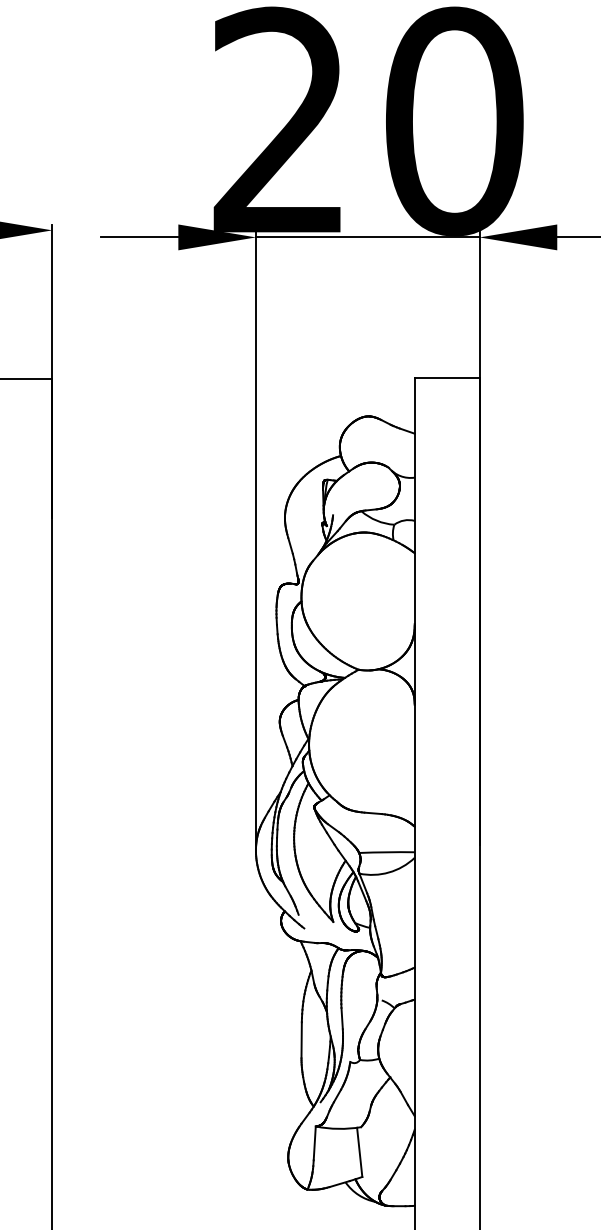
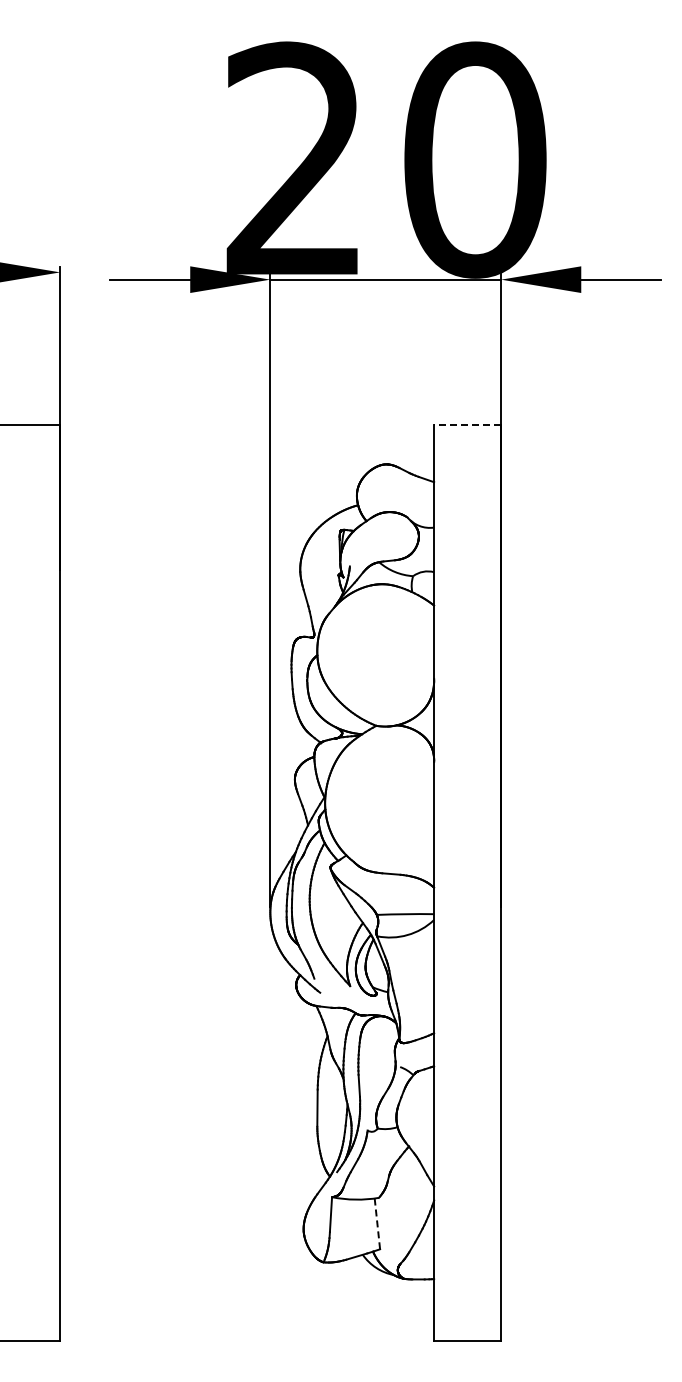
line: (447, 378) -> (467, 425), solid -> dashed
line: (359, 1151) -> (377, 1223), solid -> dashed

